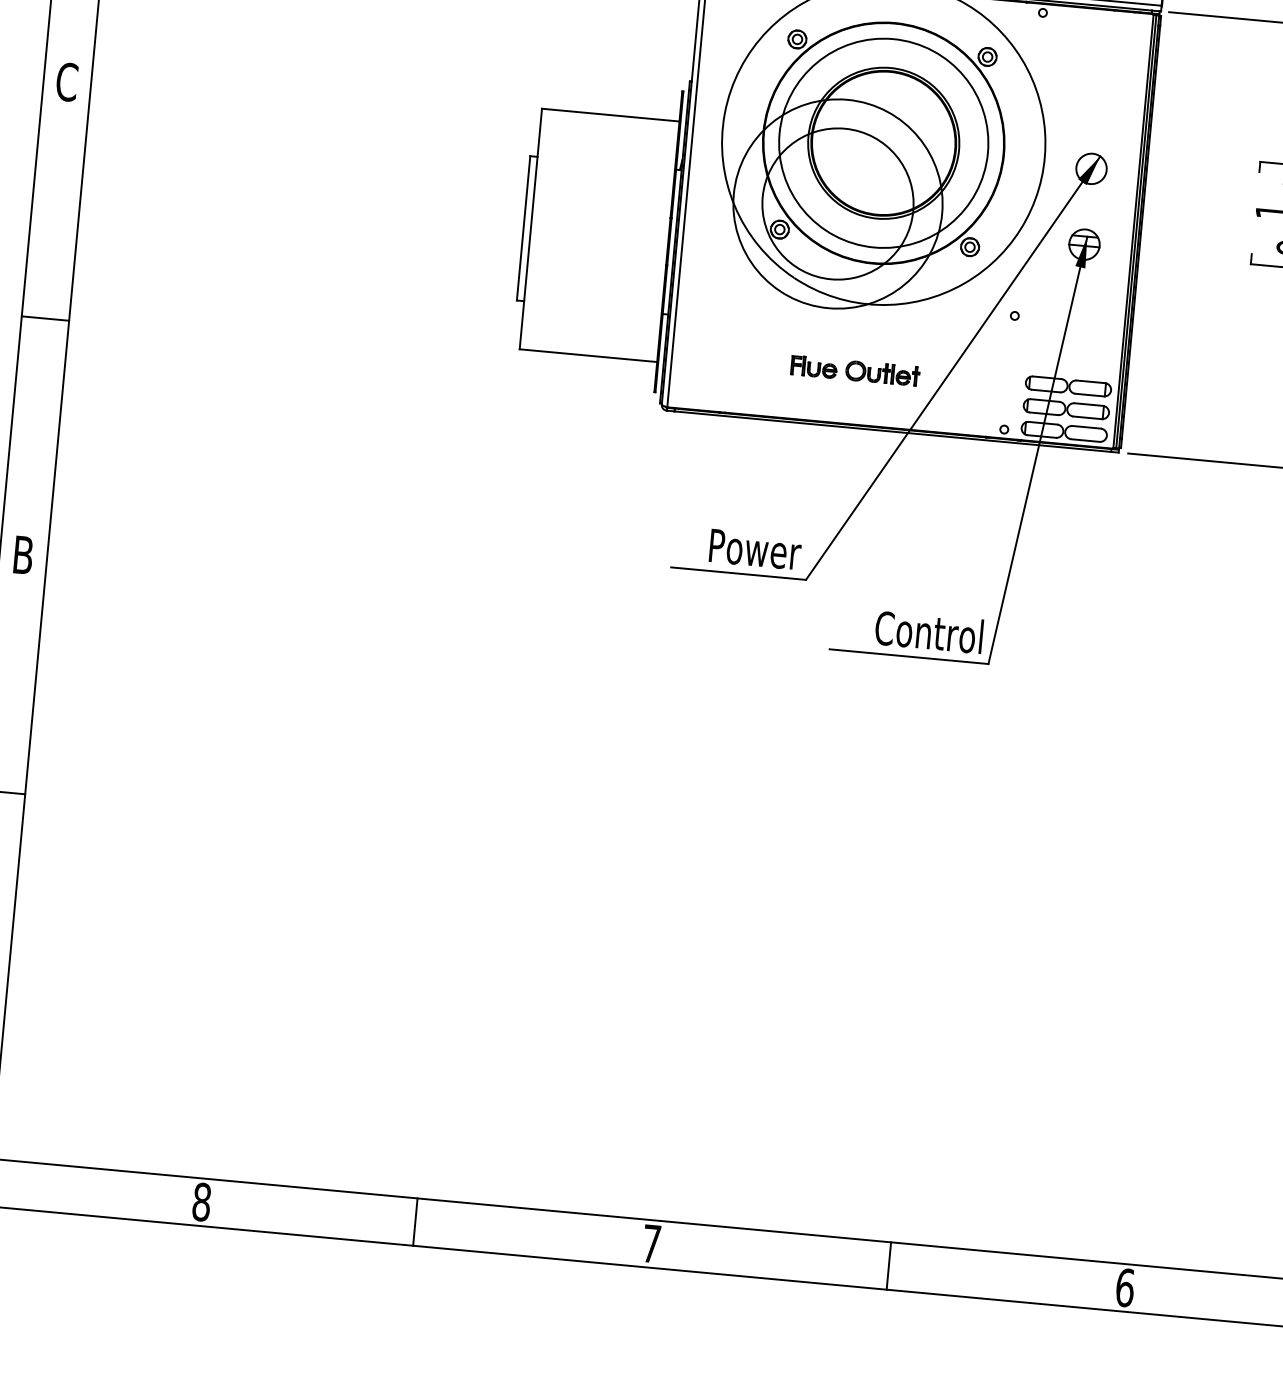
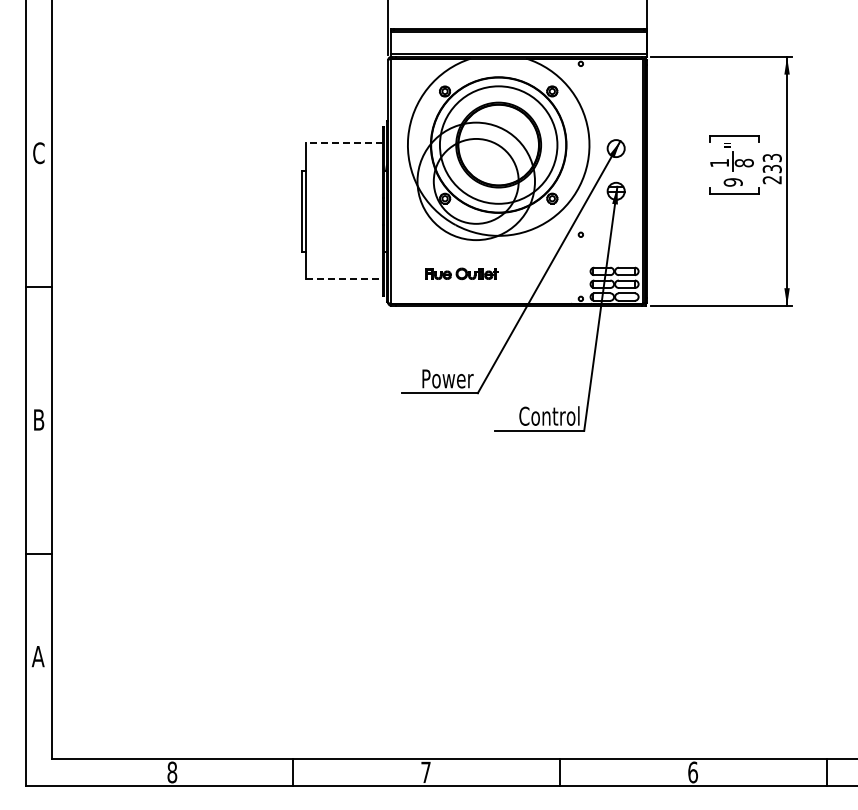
line: (610, 115) -> (344, 143), solid -> dashed
line: (588, 356) -> (344, 279), solid -> dashed
part: (855, 370) -> (461, 273), moved

